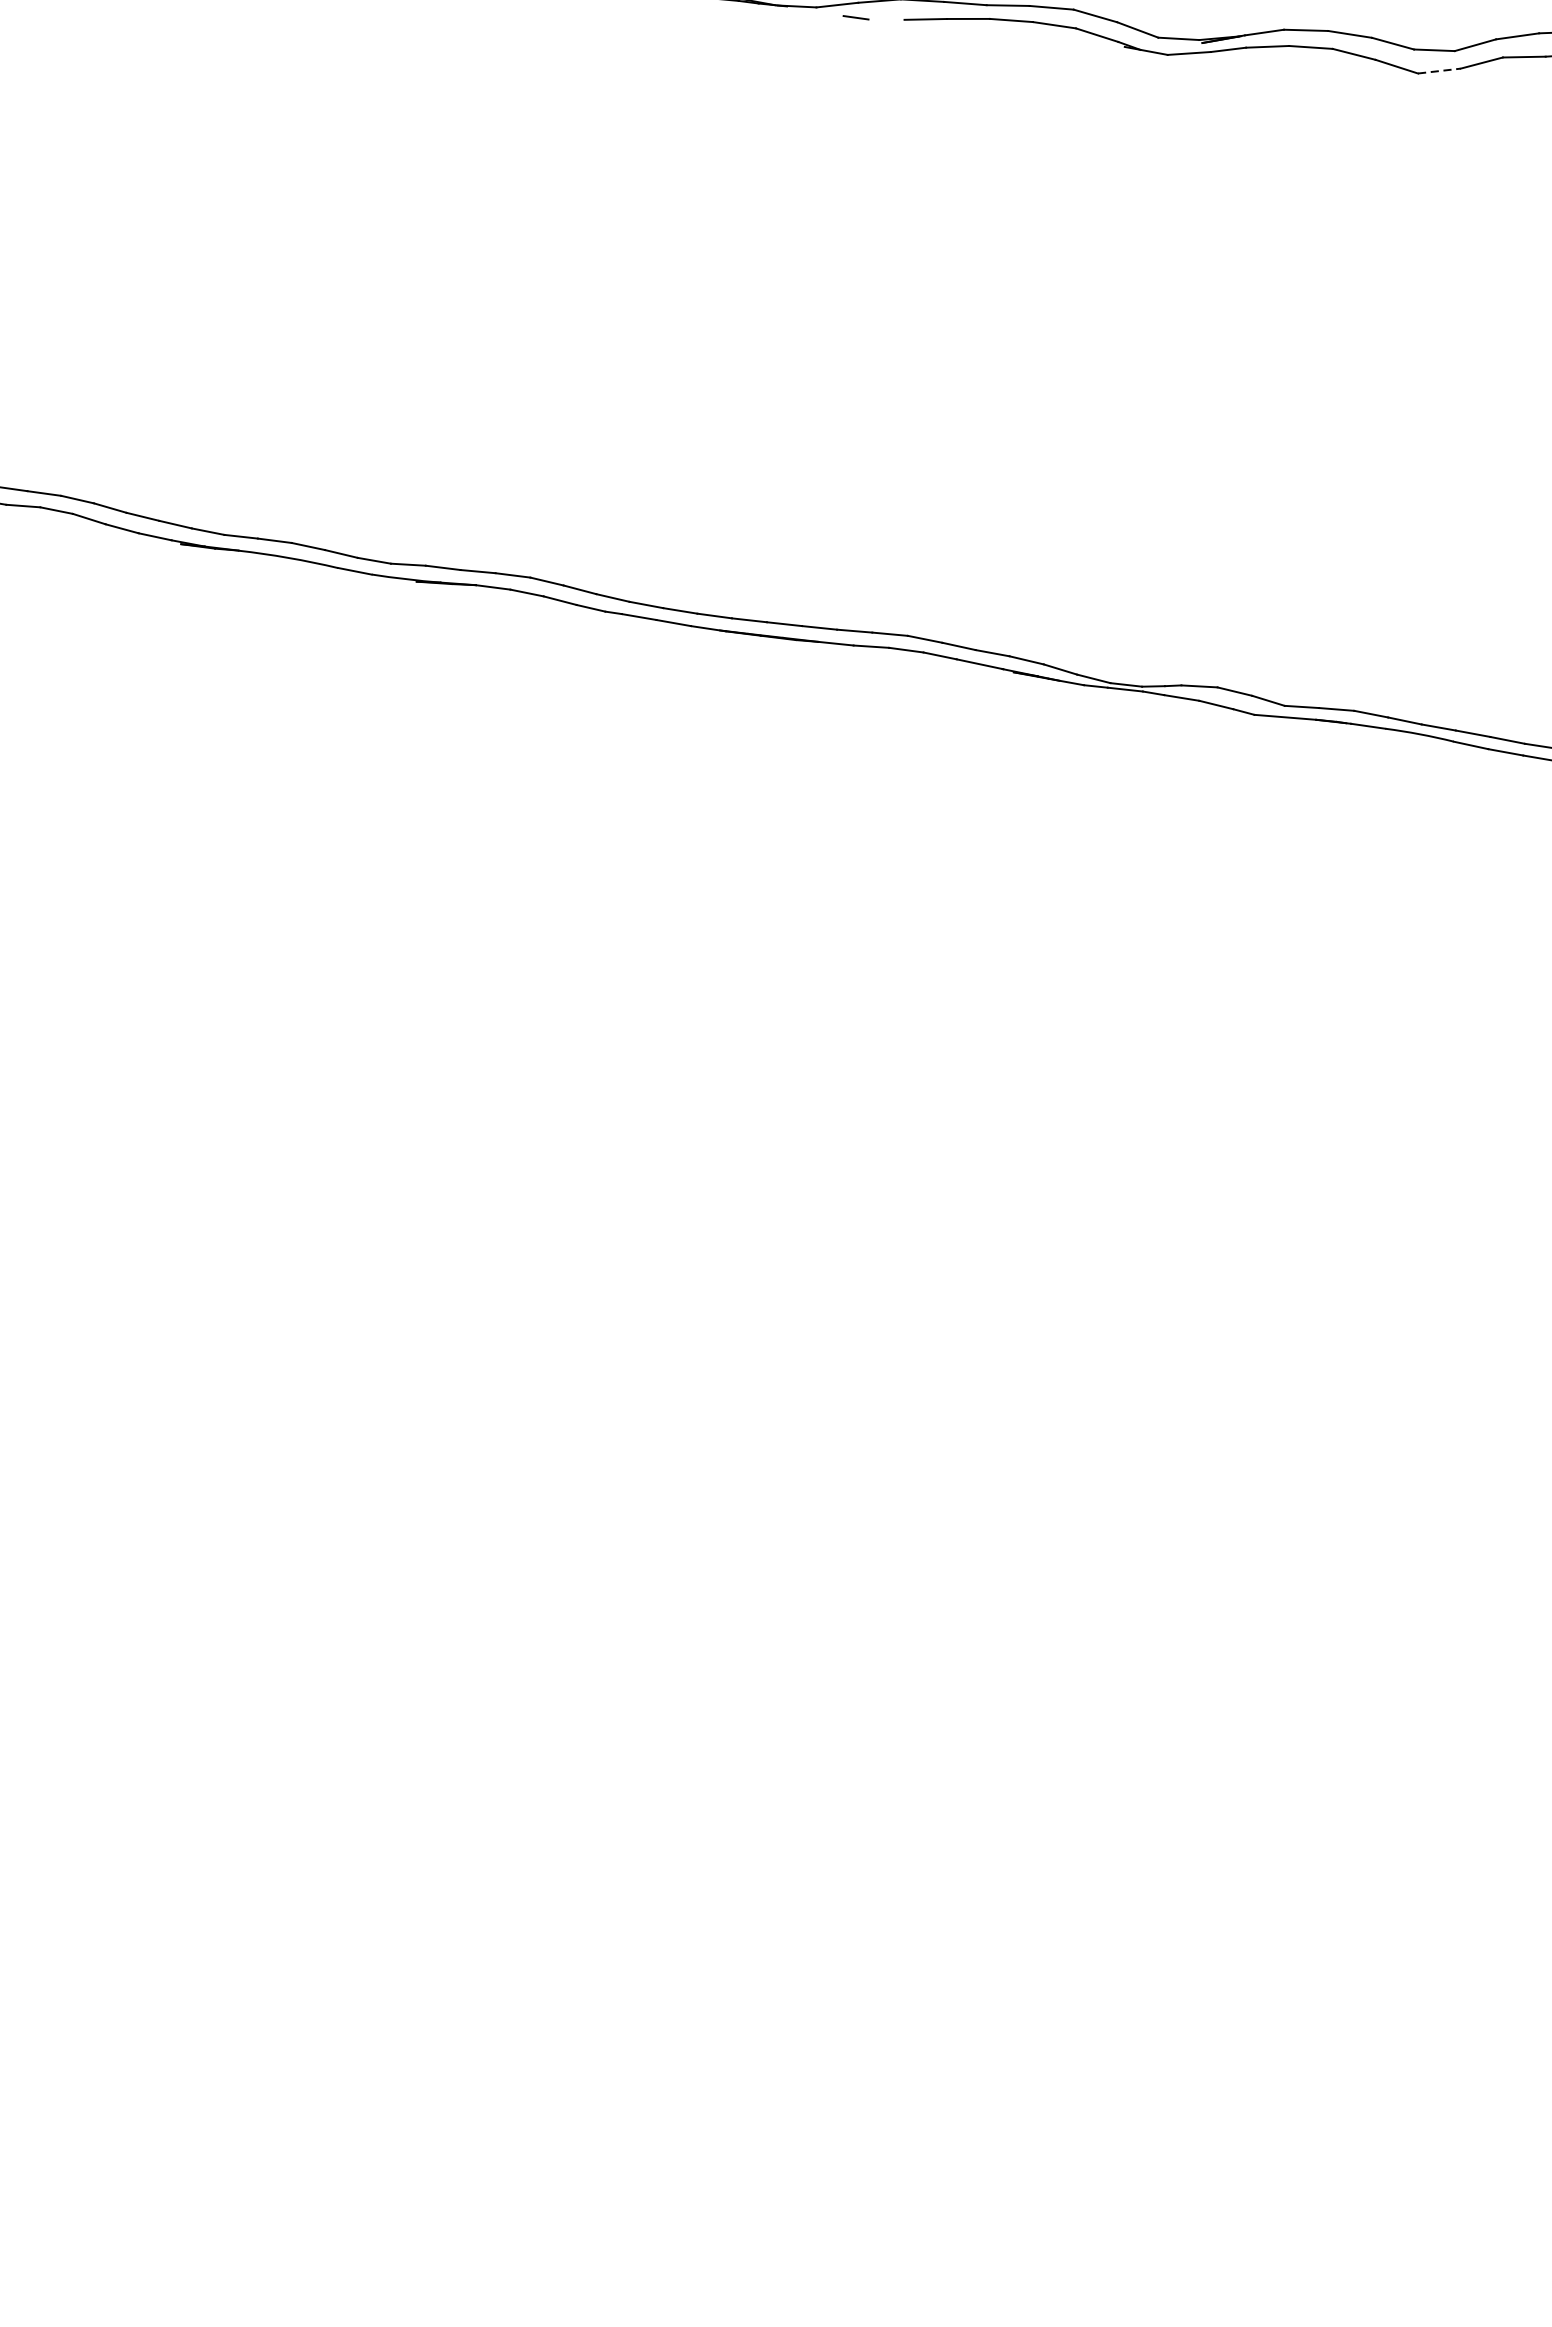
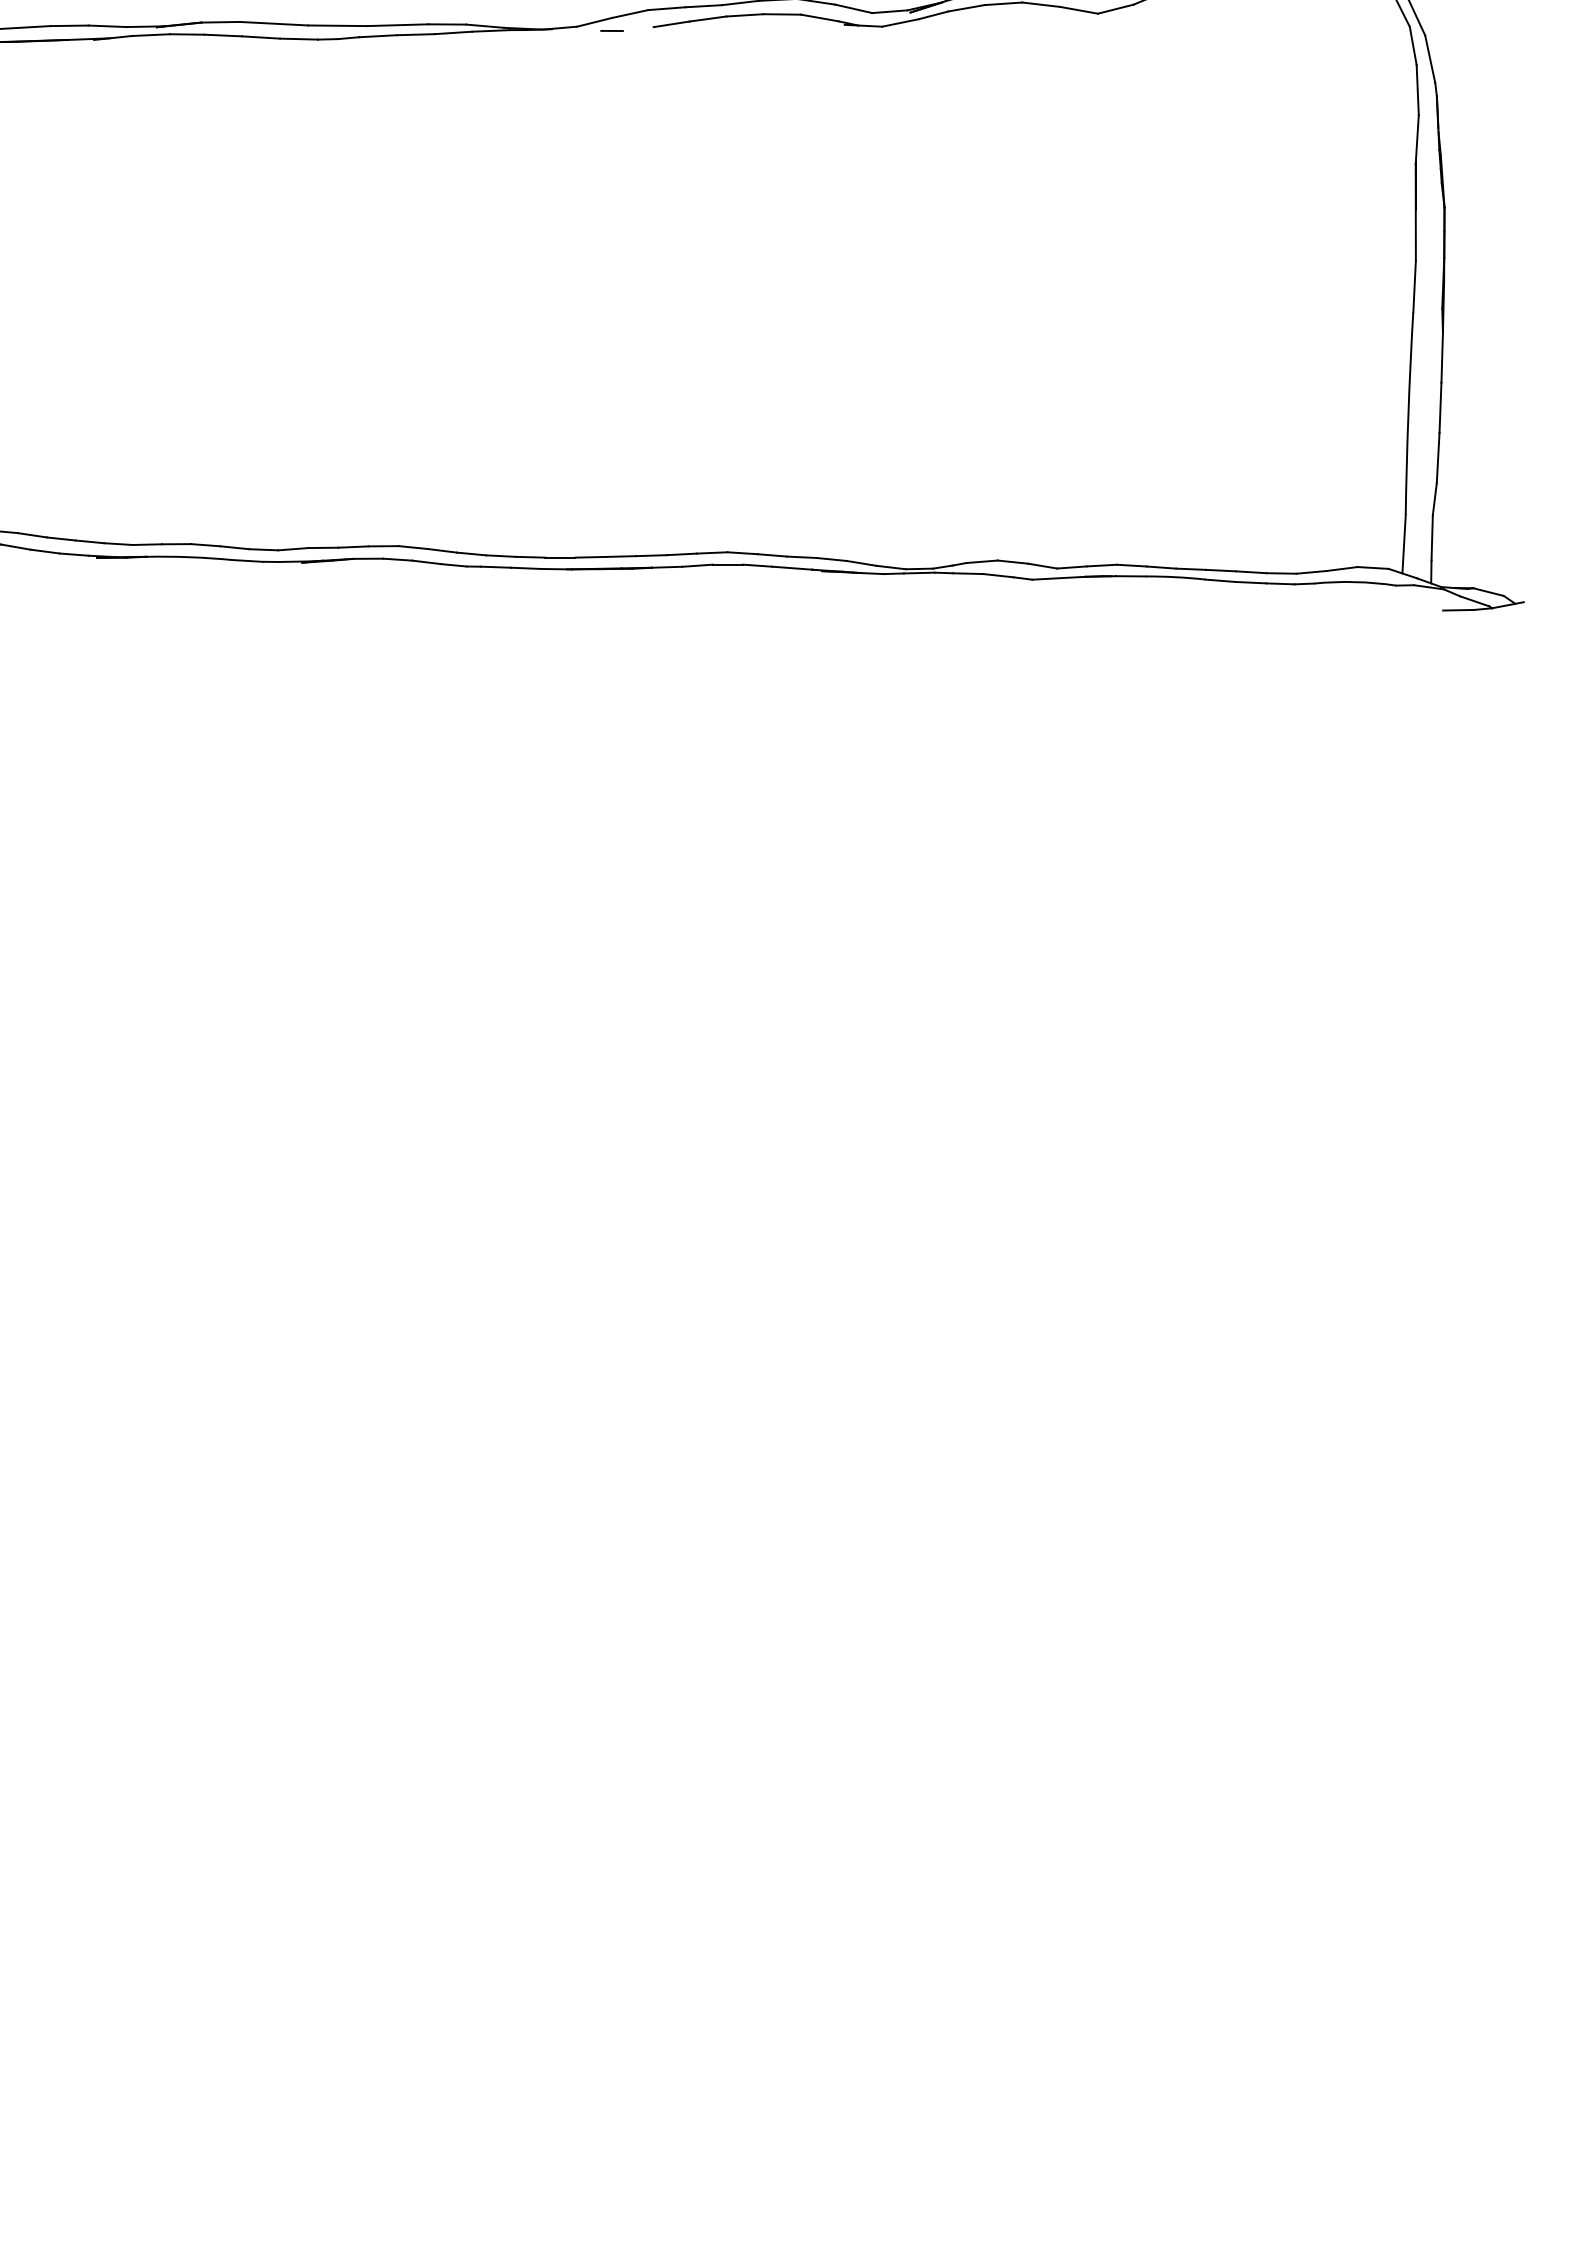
line: (1440, 71) -> (1116, 9), dashed -> solid

